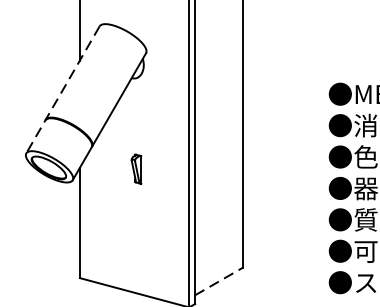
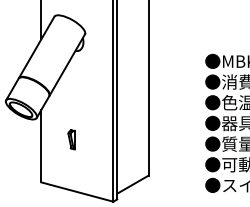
line: (63, 91) -> (30, 59), dashed -> solid
part: (136, 168) -> (71, 139), moved
line: (219, 281) -> (133, 184), dashed -> solid

